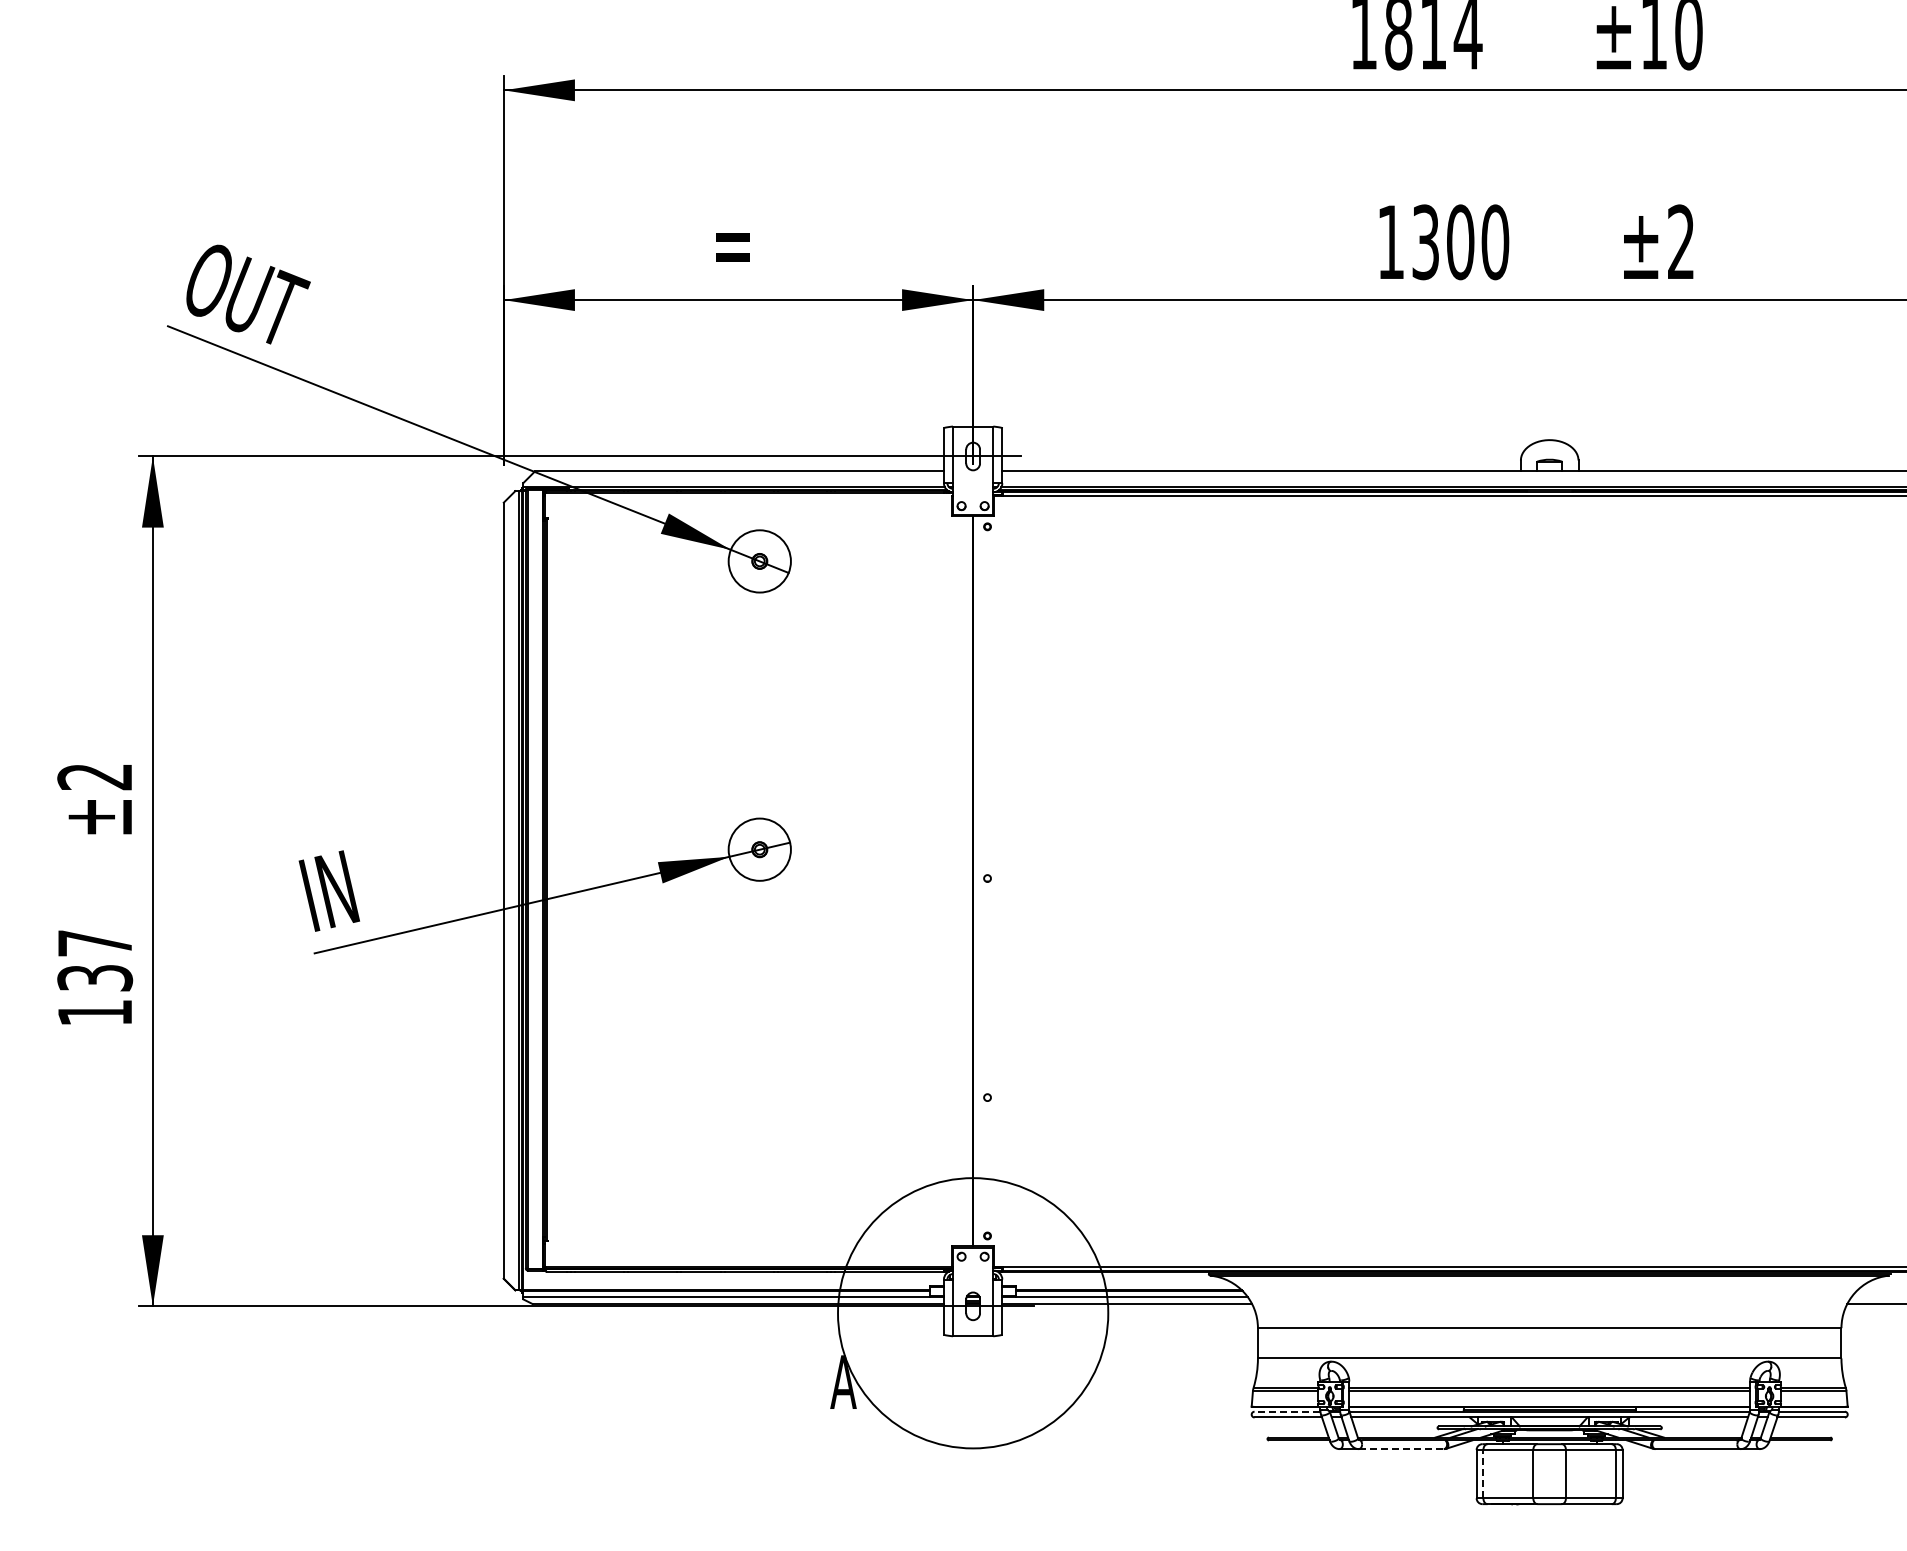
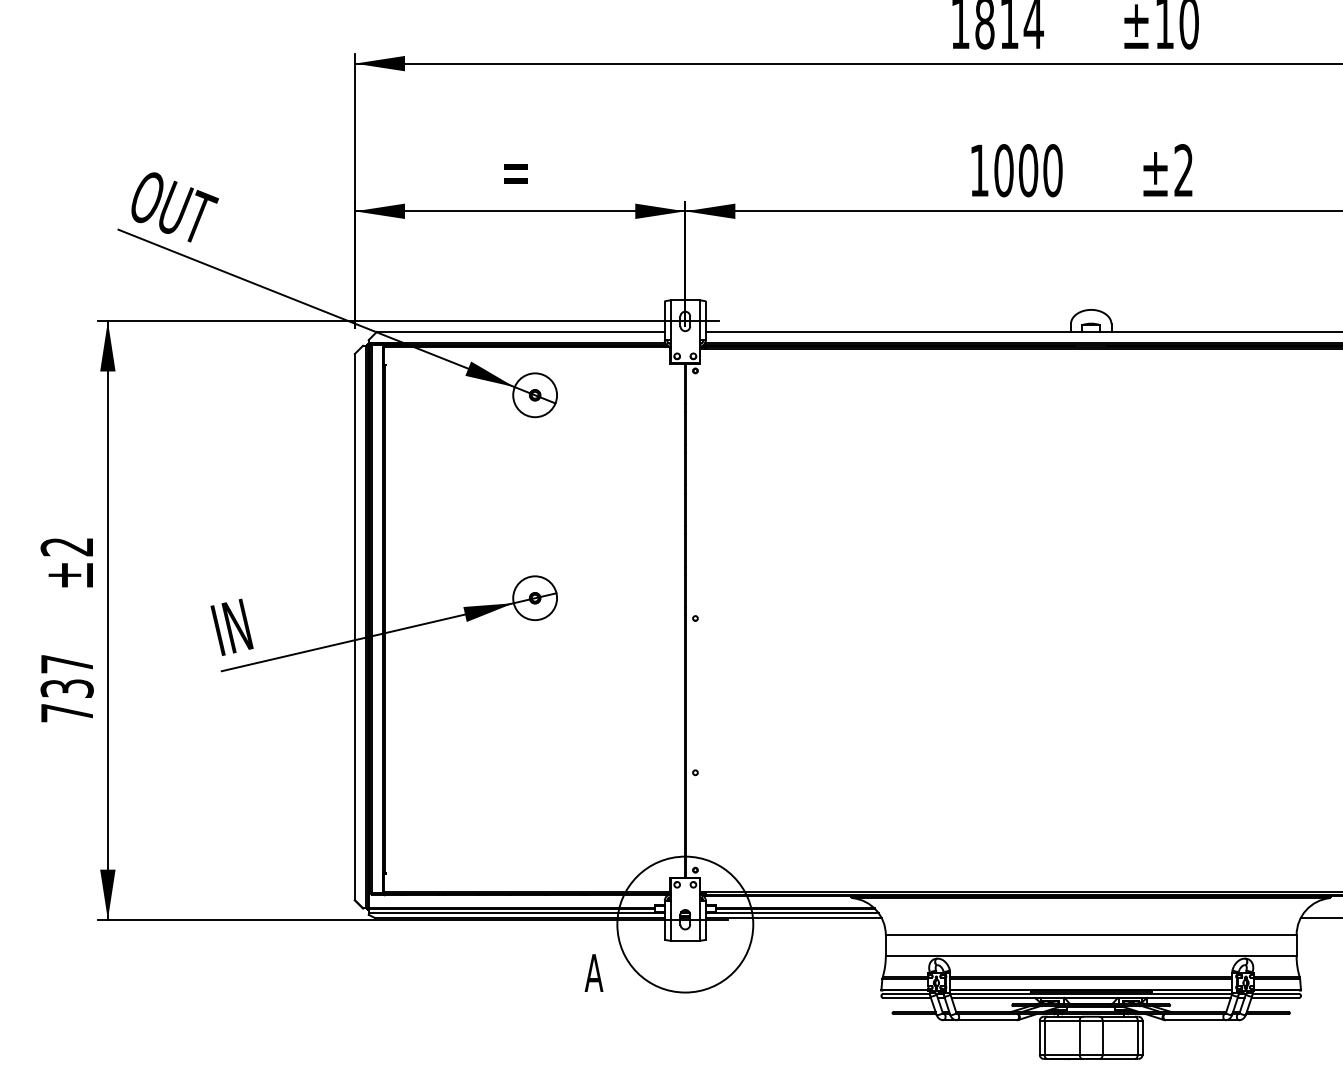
text: (1425, 242) -> (1003, 170), 1300 -> 1000
text: (94, 1012) -> (66, 712), 137 -> 737
circle: (972, 1312) -> (684, 924), size x0.71
line: (1287, 1411) -> (906, 993), dashed -> solid
line: (1401, 1449) -> (986, 1020), dashed -> solid
line: (1483, 1473) -> (1044, 1037), dashed -> solid

